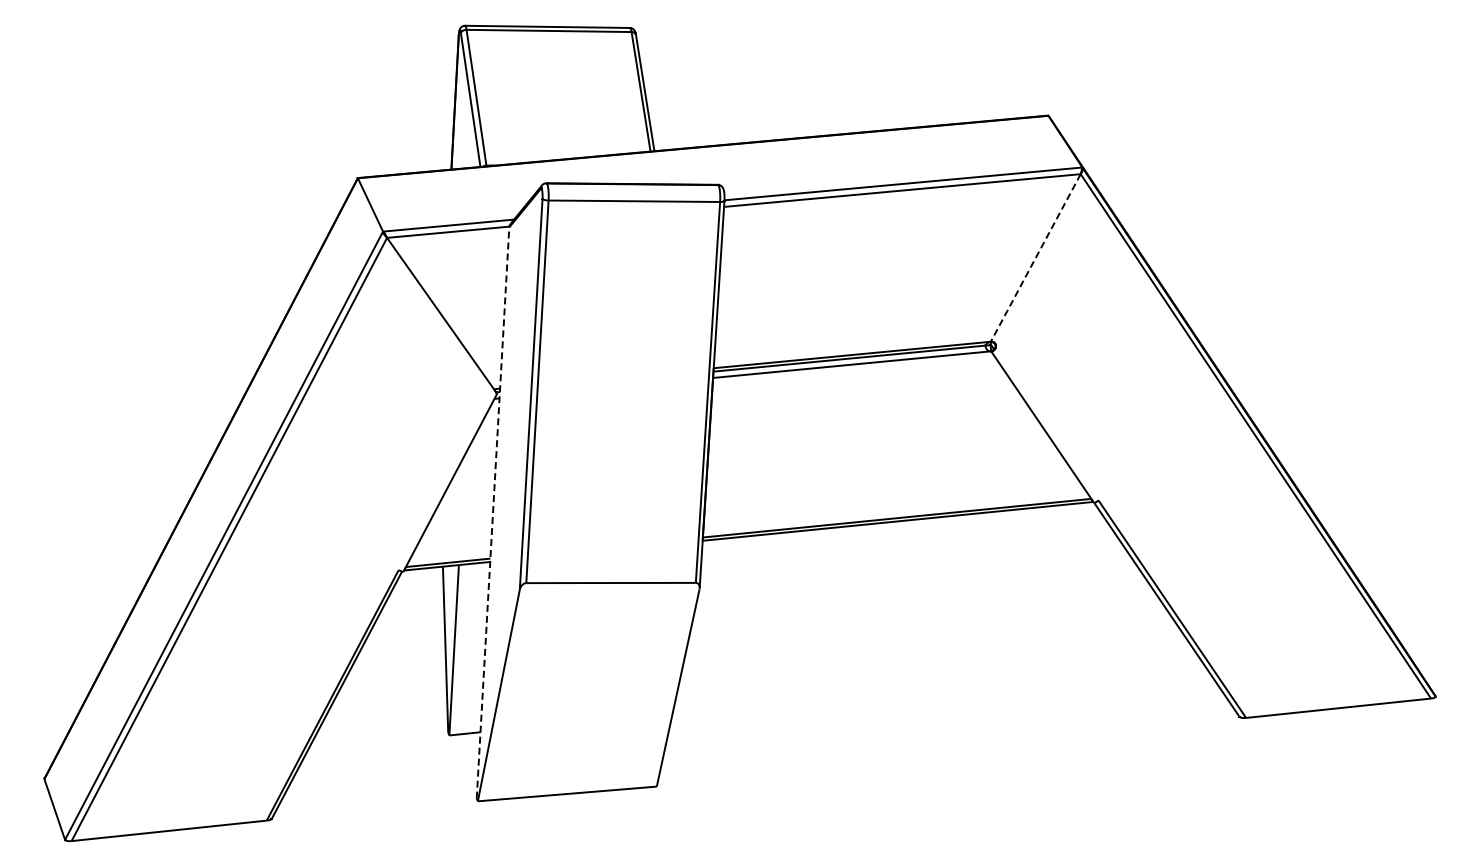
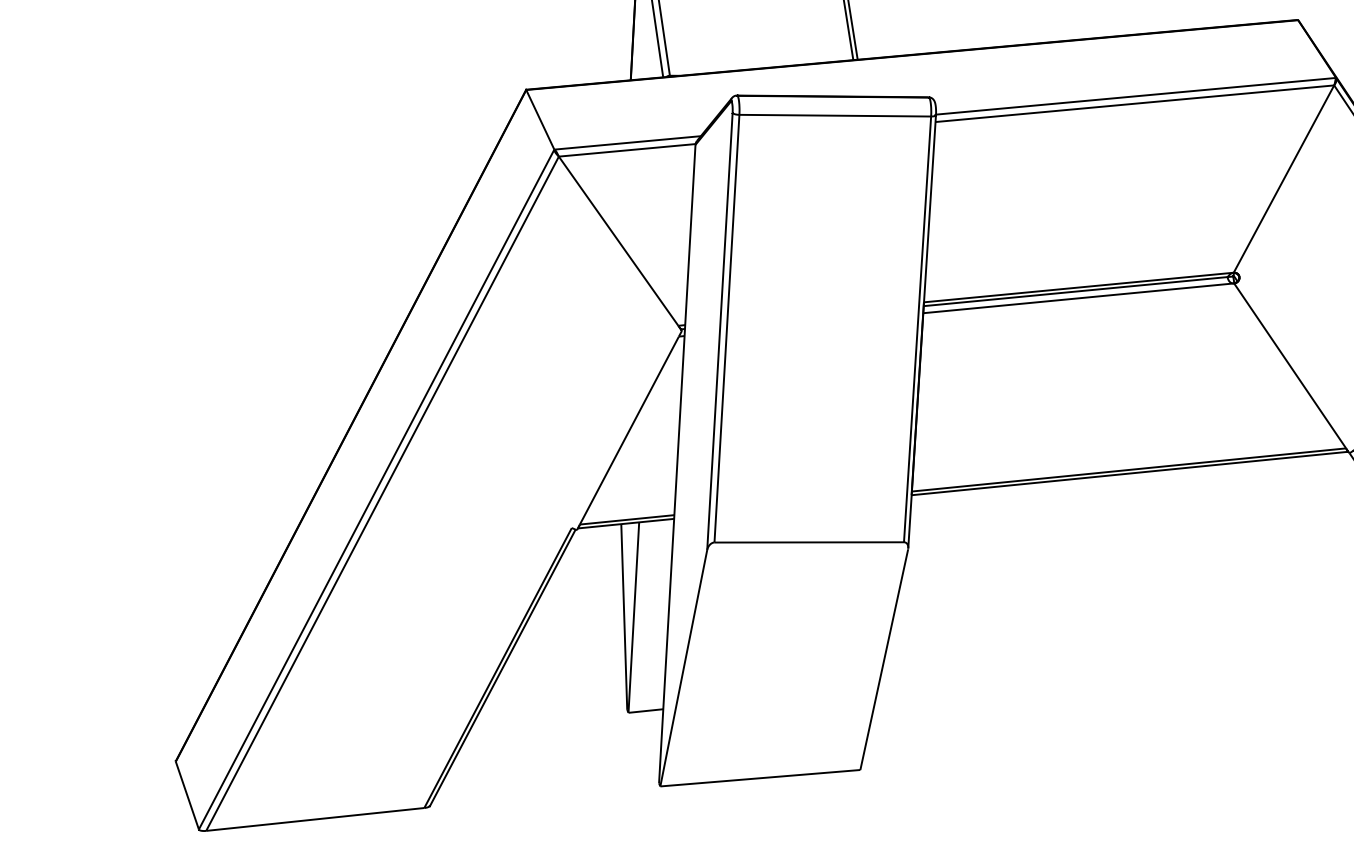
line: (1035, 258) -> (1283, 179), dashed -> solid
line: (493, 512) -> (677, 463), dashed -> solid

